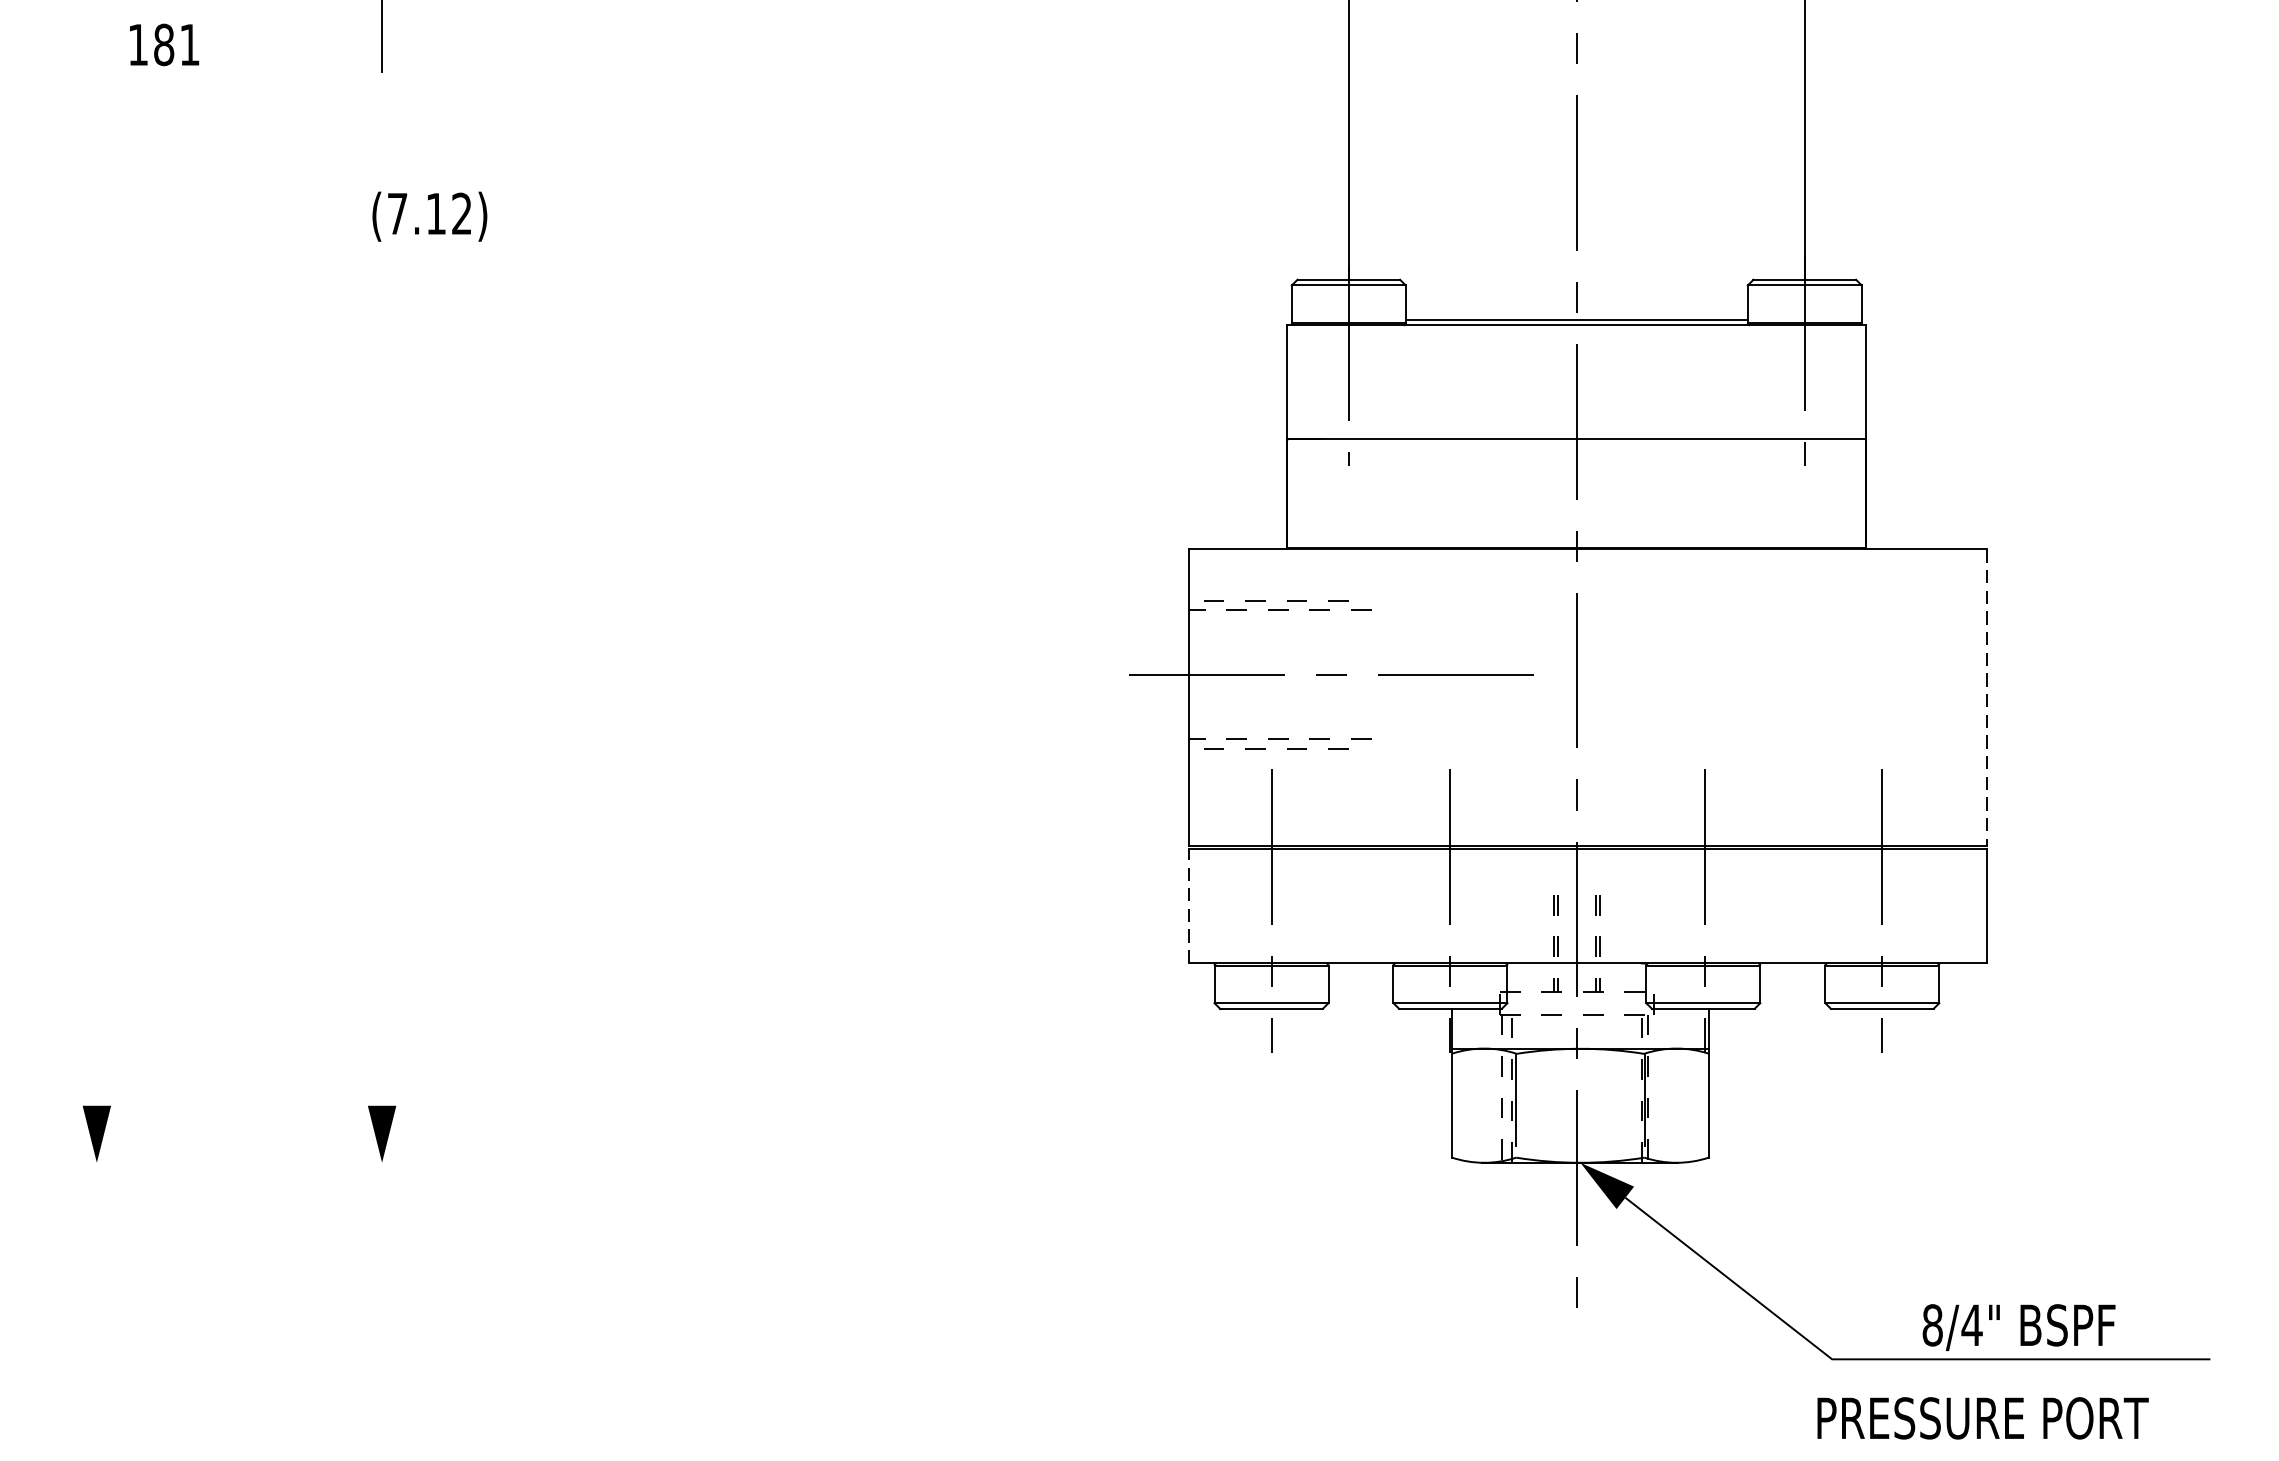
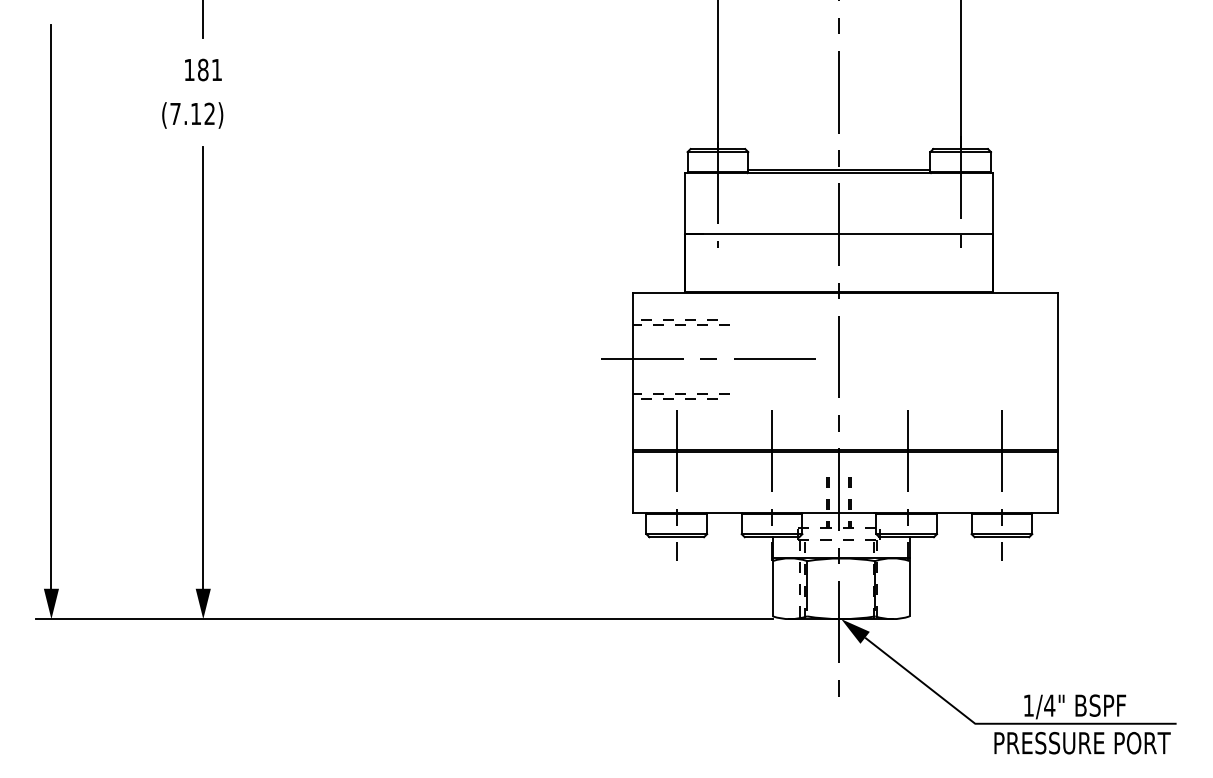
text: (164, 43) -> (203, 69), moved
text: (429, 216) -> (192, 115), moved
line: (96, 575) -> (51, 306), added
line: (382, 690) -> (203, 367), added
line: (1986, 697) -> (1057, 371), dashed -> solid
line: (1188, 906) -> (632, 482), dashed -> solid
line: (760, 1163) -> (404, 619), added
text: (1932, 1325) -> (1028, 705), 8/4" -> 1/4"
text: (1982, 1418) -> (1082, 743), moved

